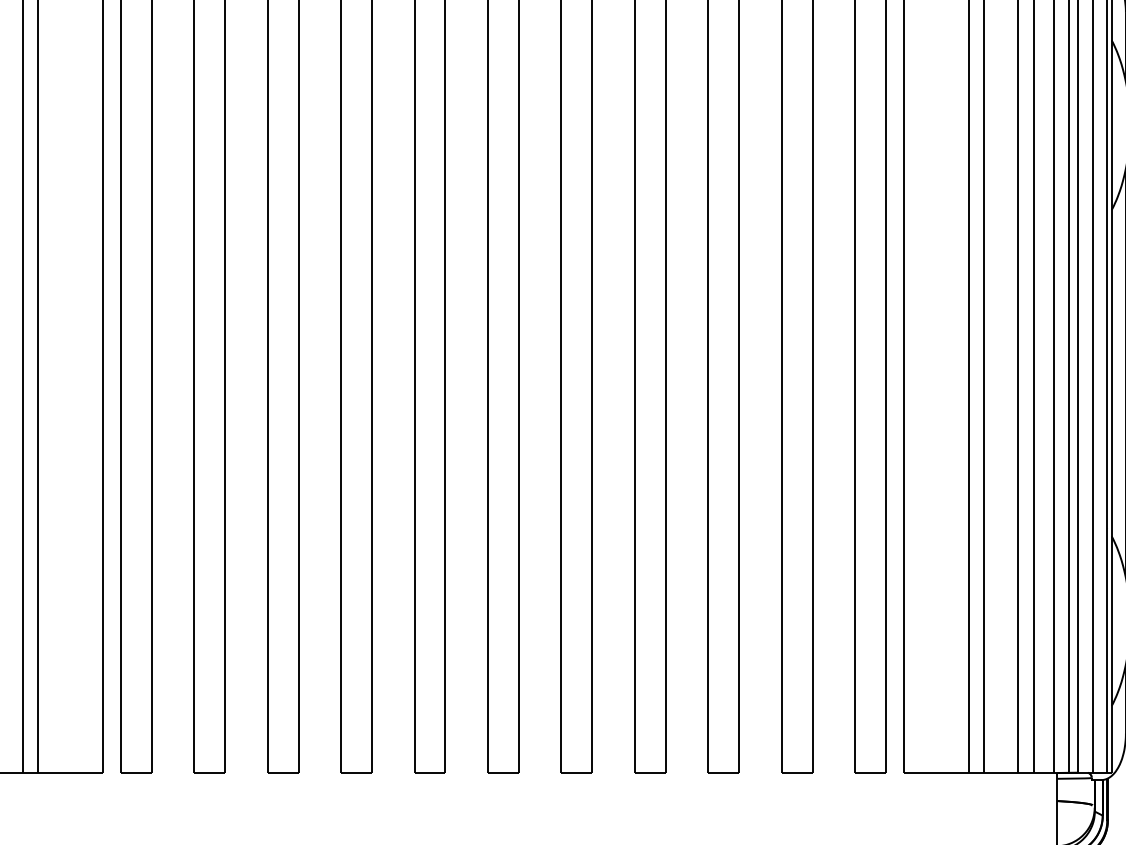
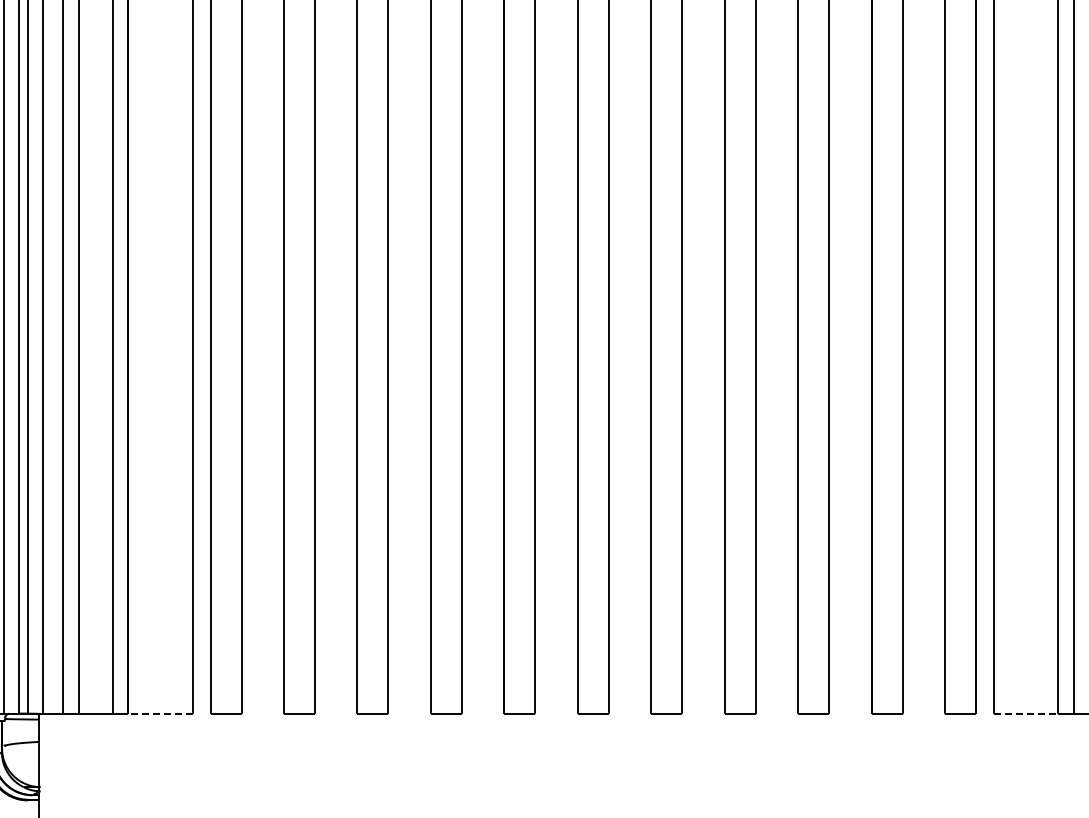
line: (70, 772) -> (160, 713), solid -> dashed
line: (936, 772) -> (1026, 713), solid -> dashed

